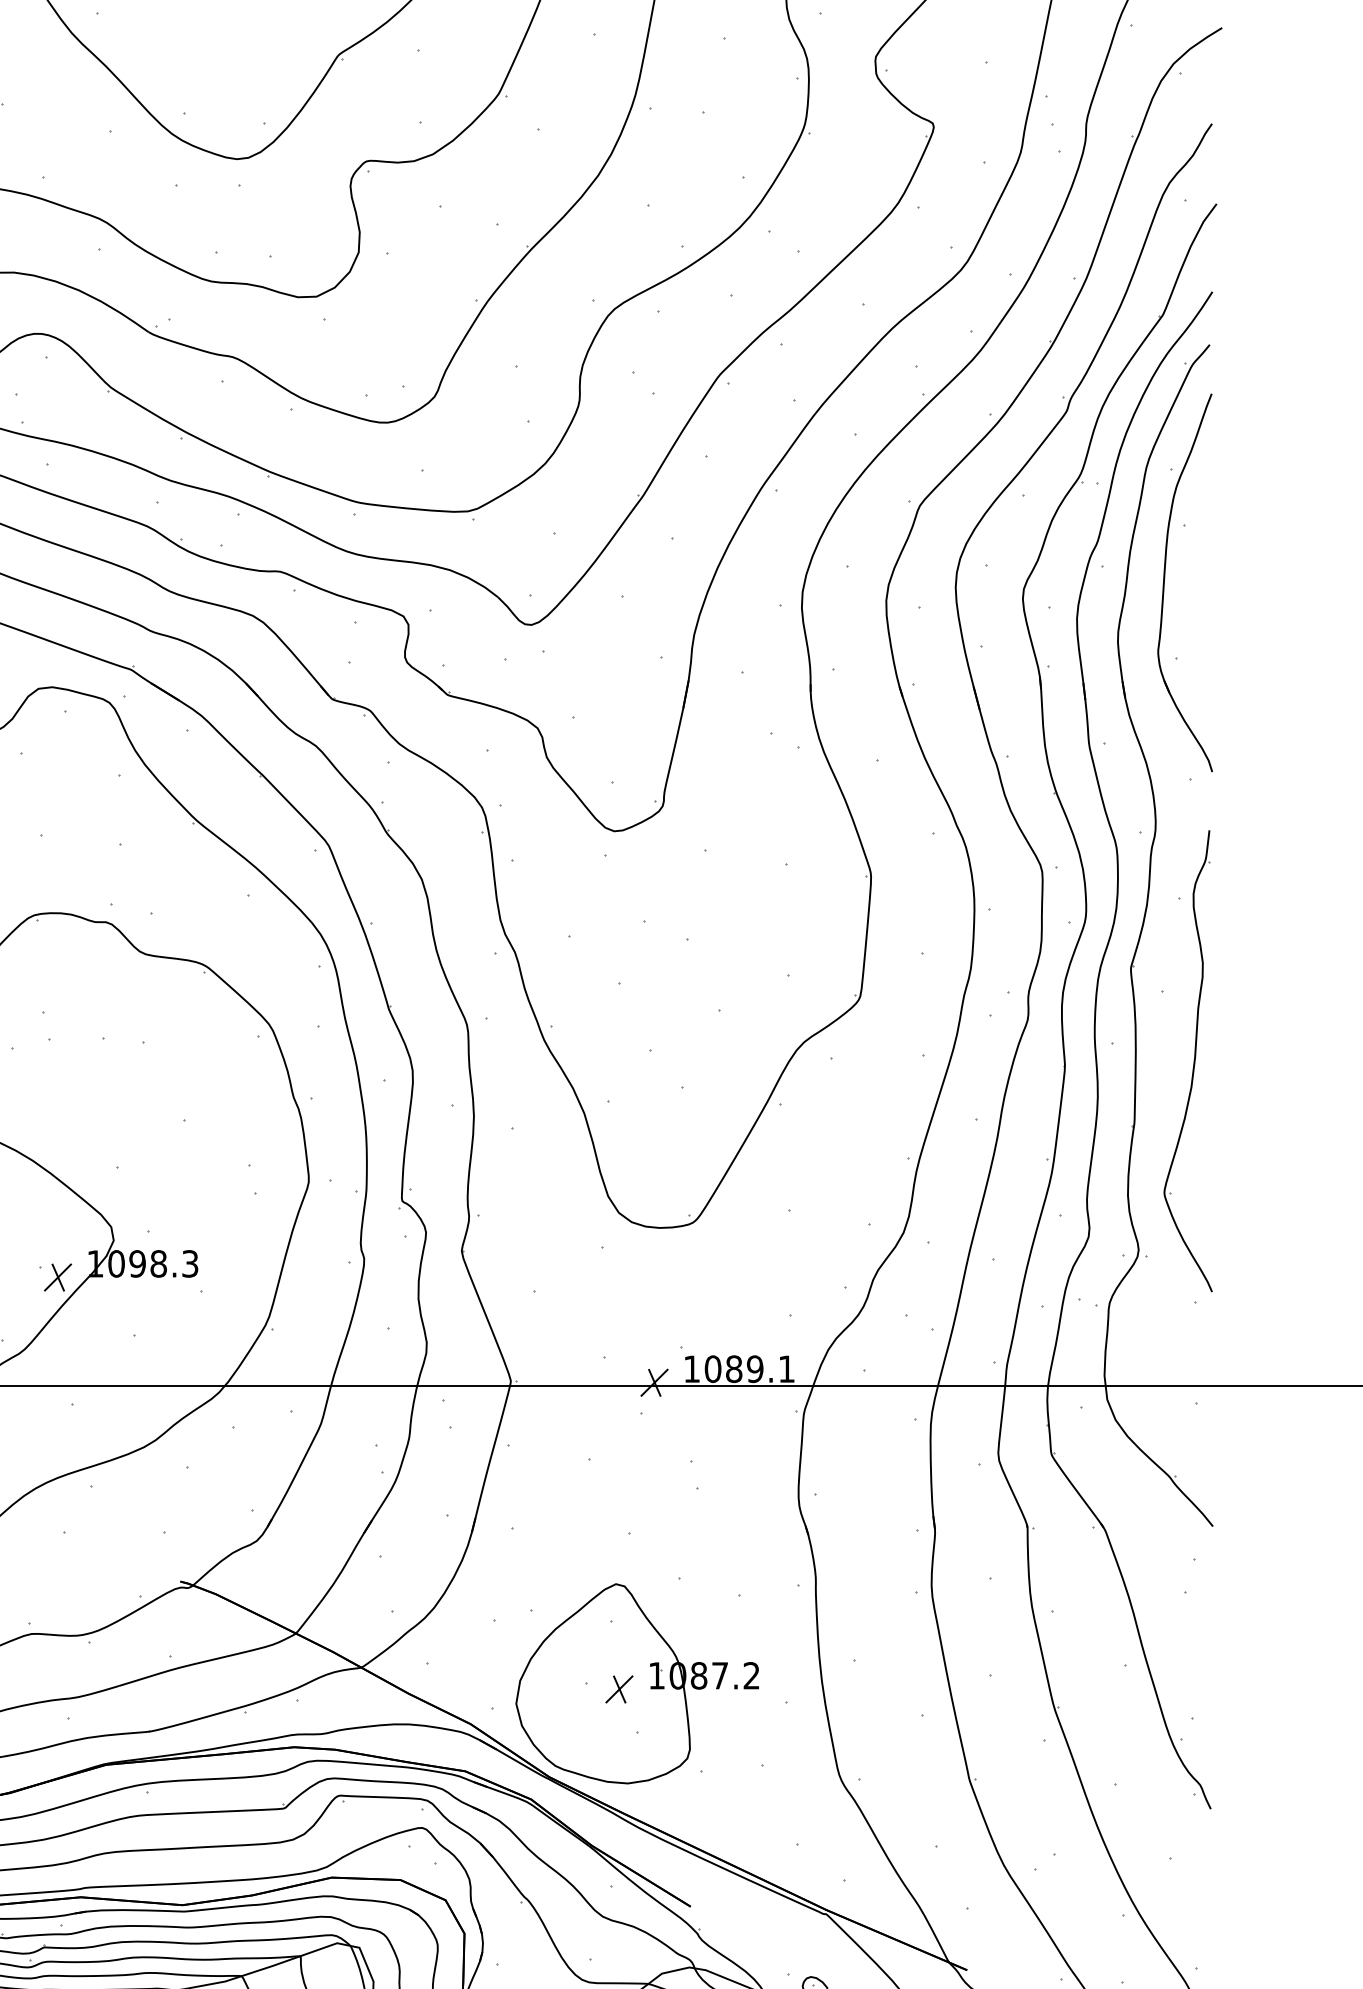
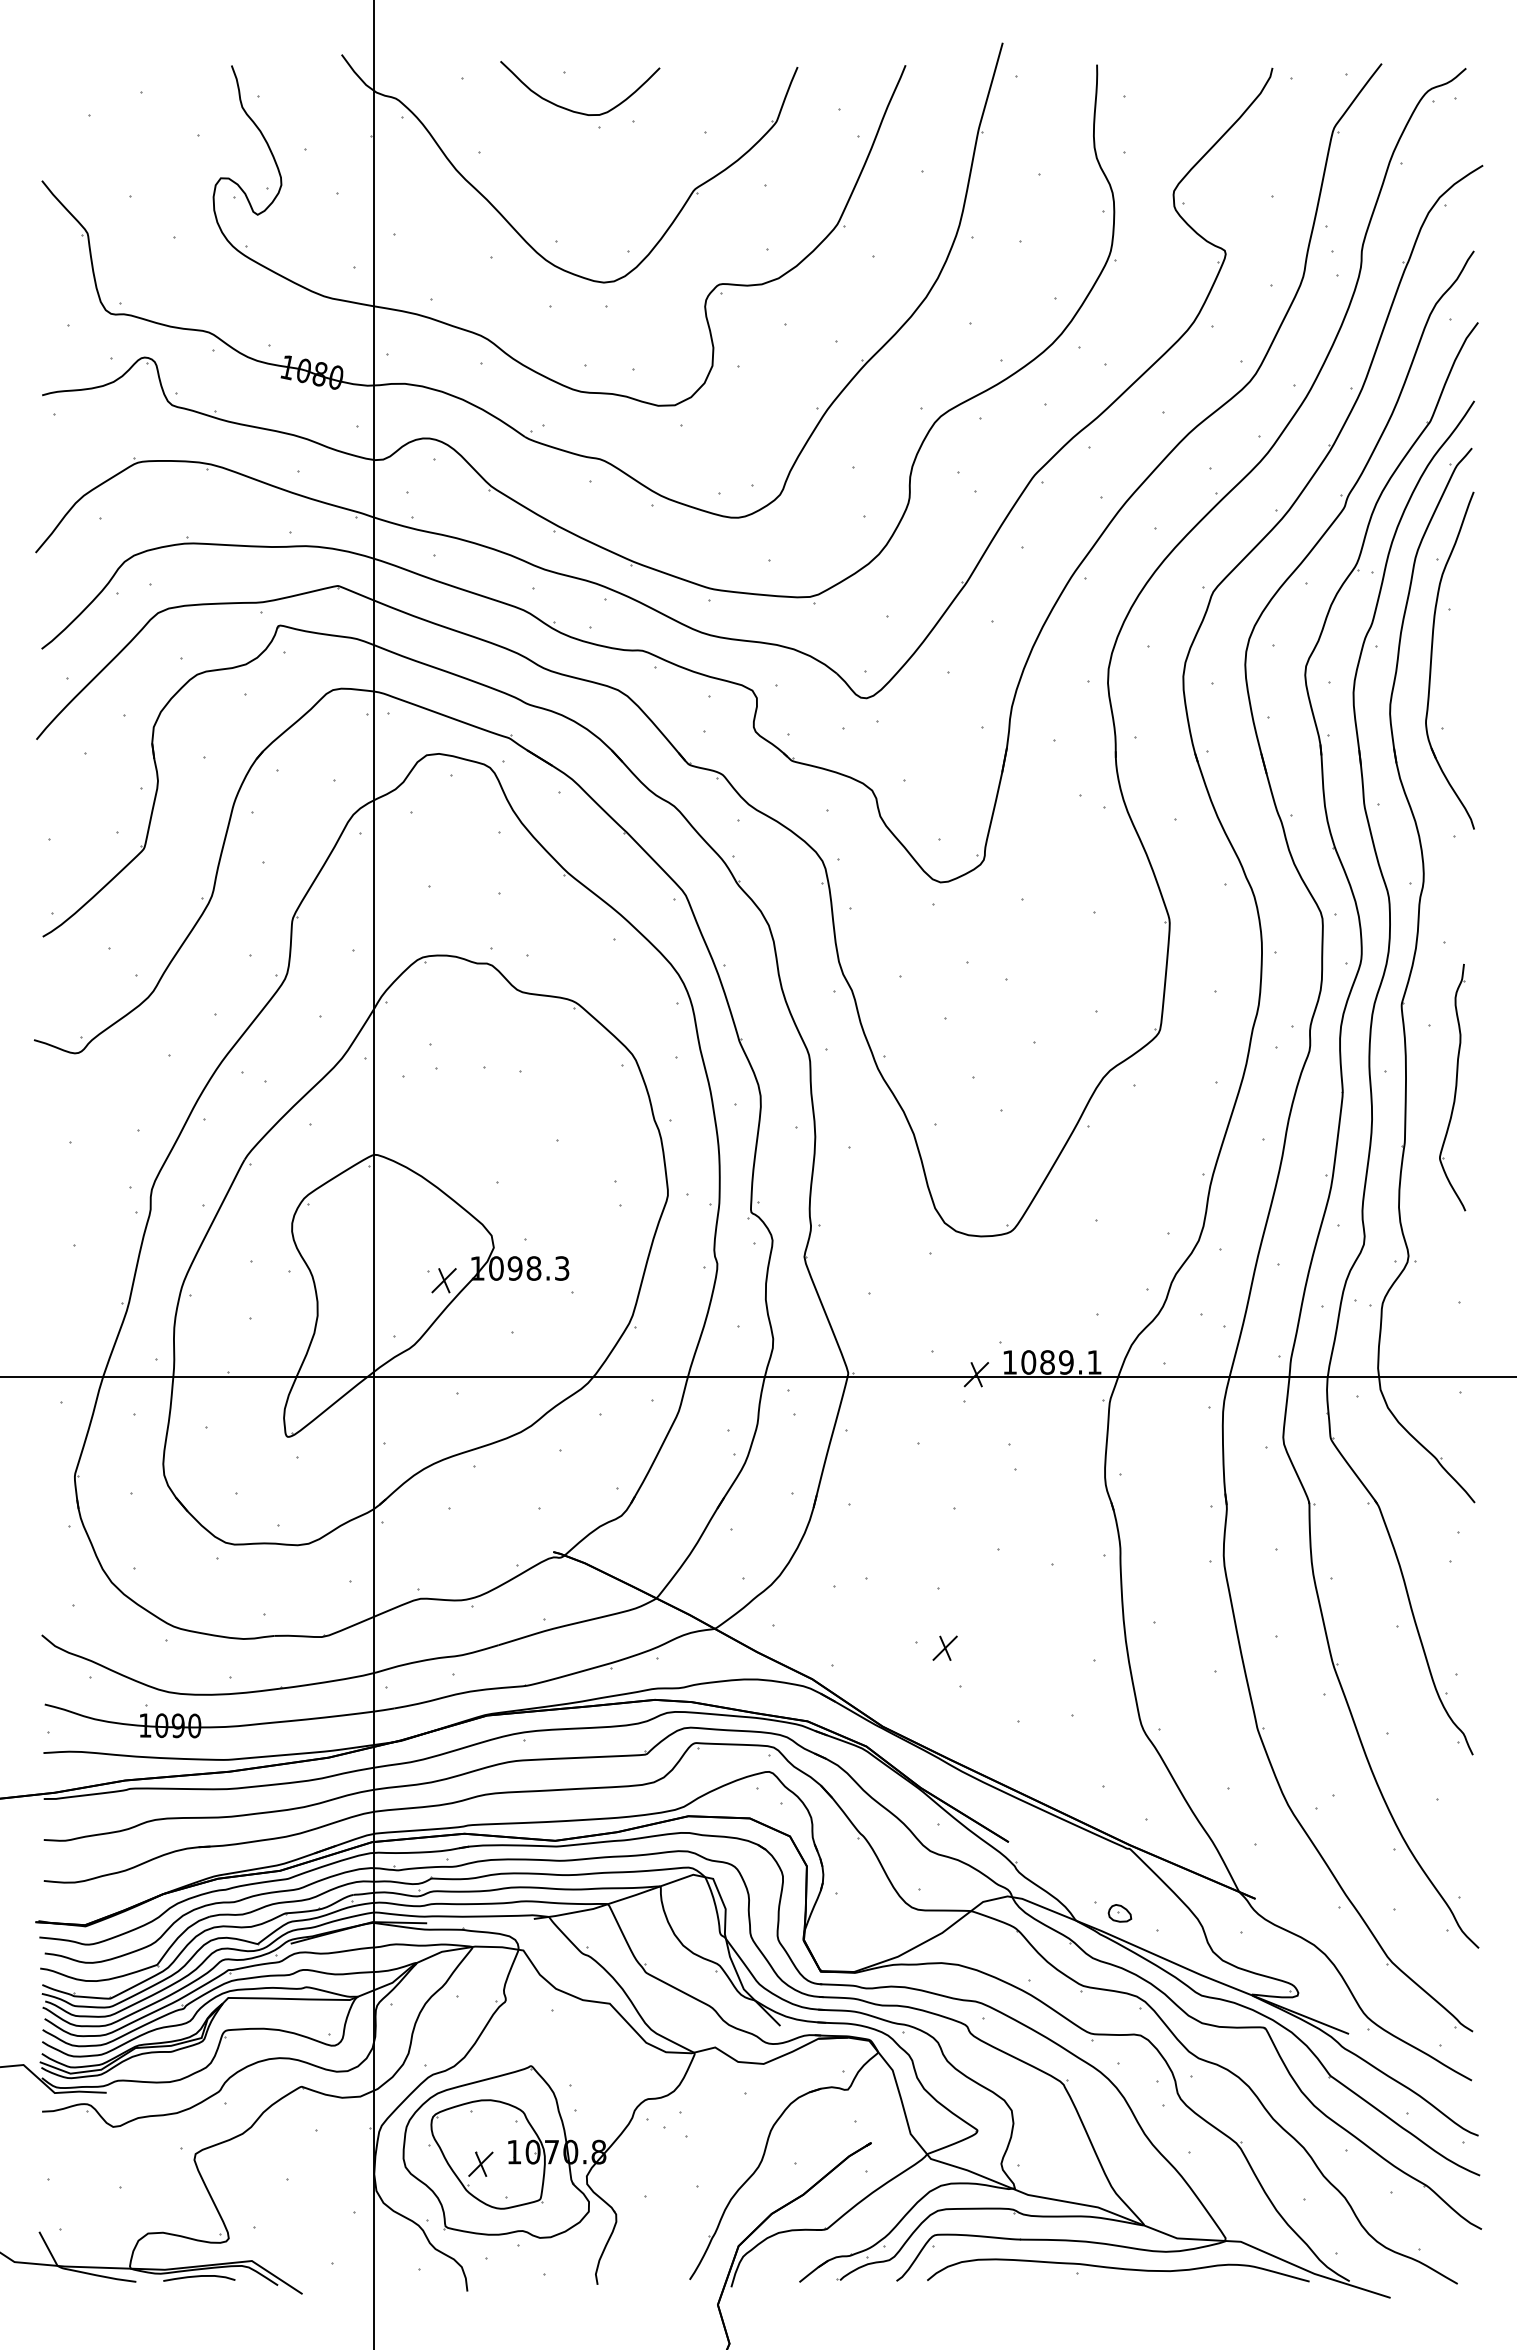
part: (1187, 1061) -> (1452, 1087), size x0.6
part: (636, 1684) -> (960, 1643), removed

